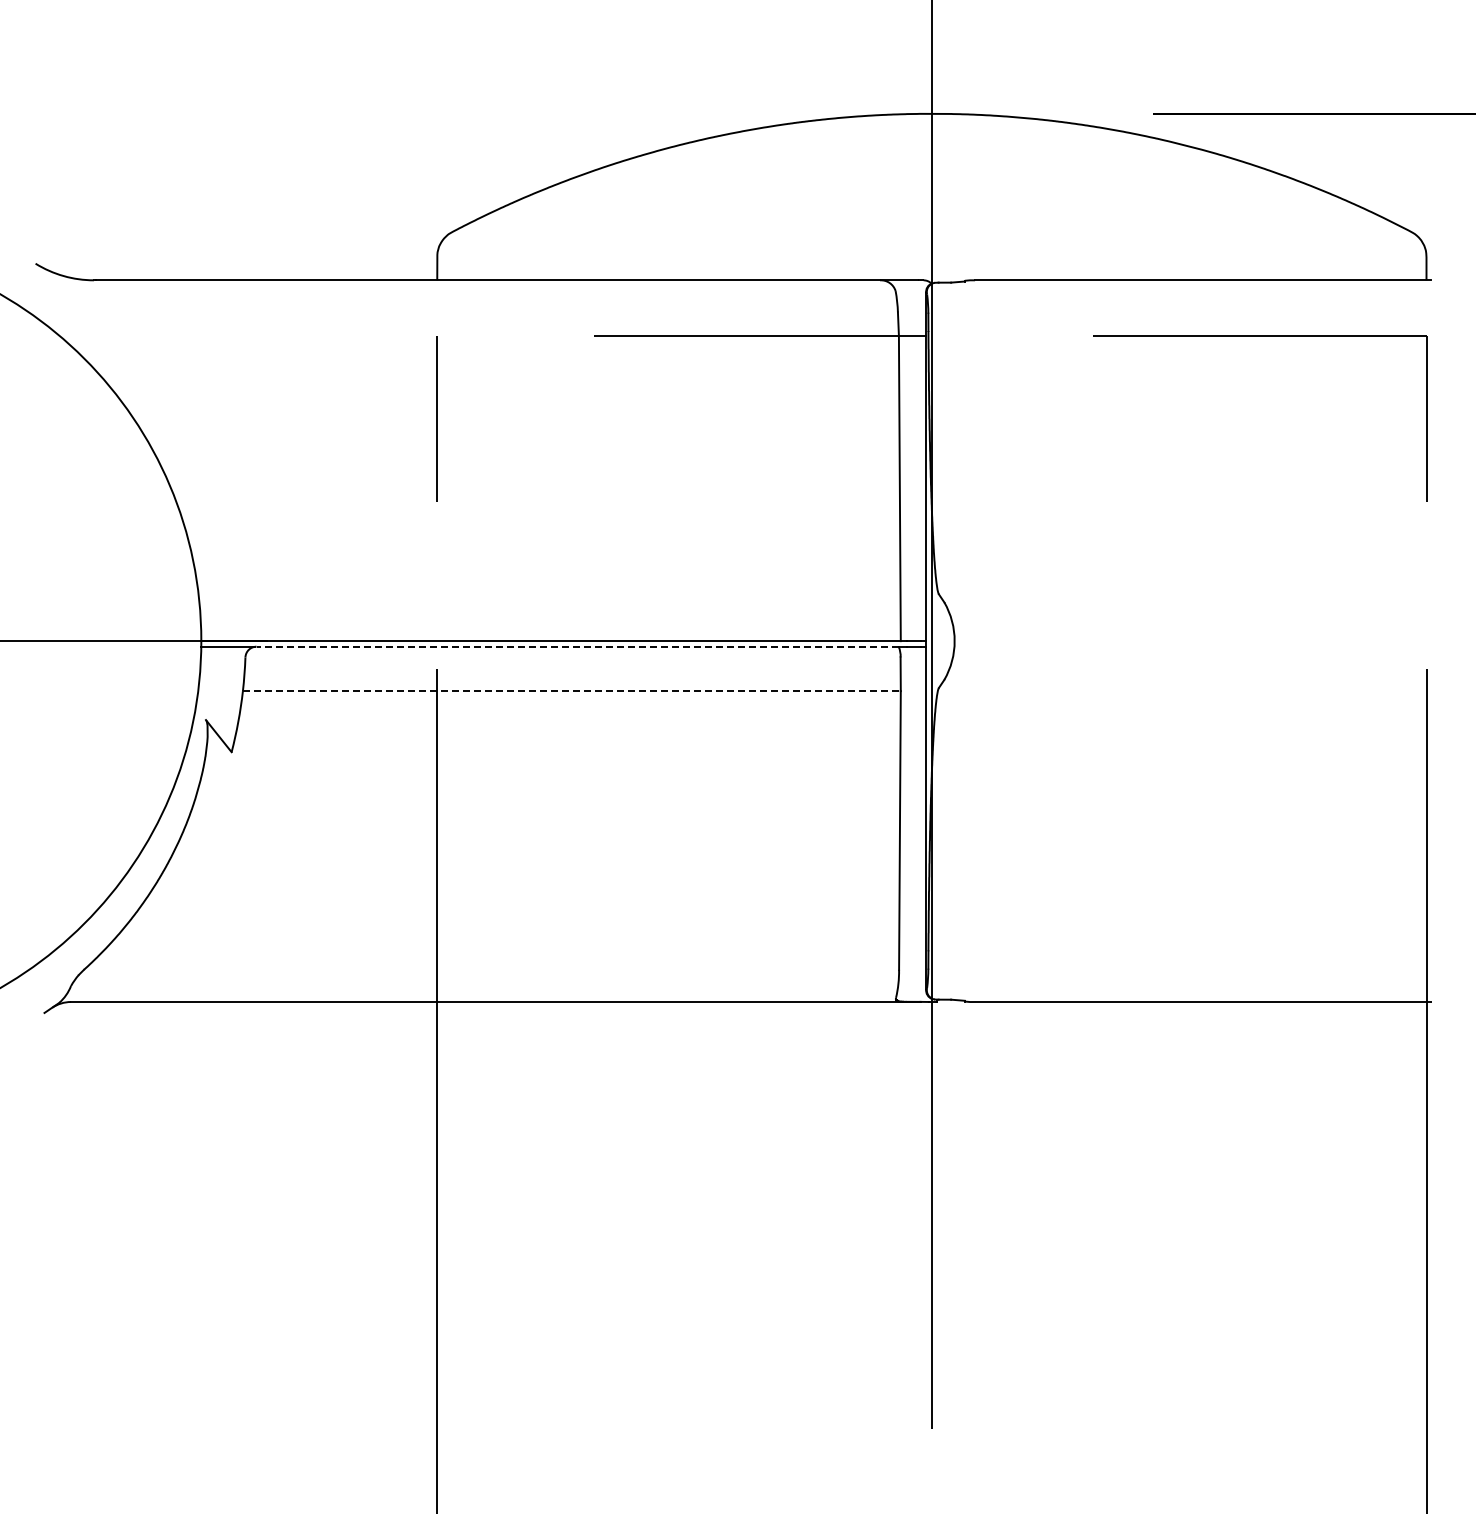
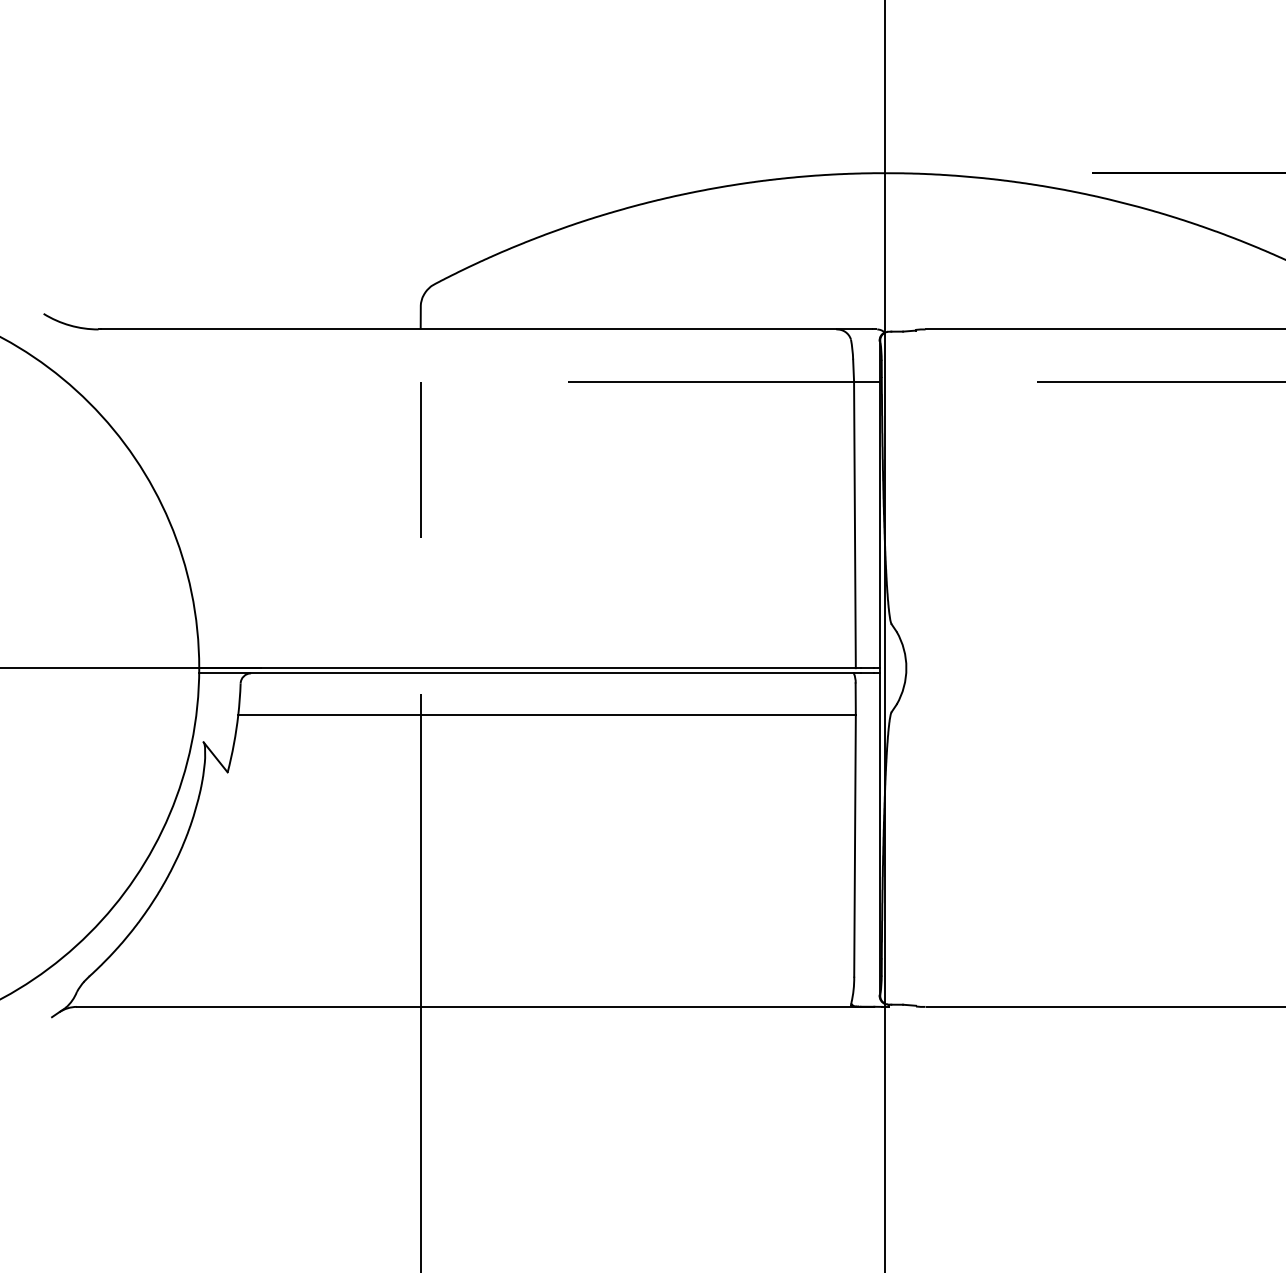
line: (577, 646) -> (552, 673), dashed -> solid
line: (571, 691) -> (546, 715), dashed -> solid

